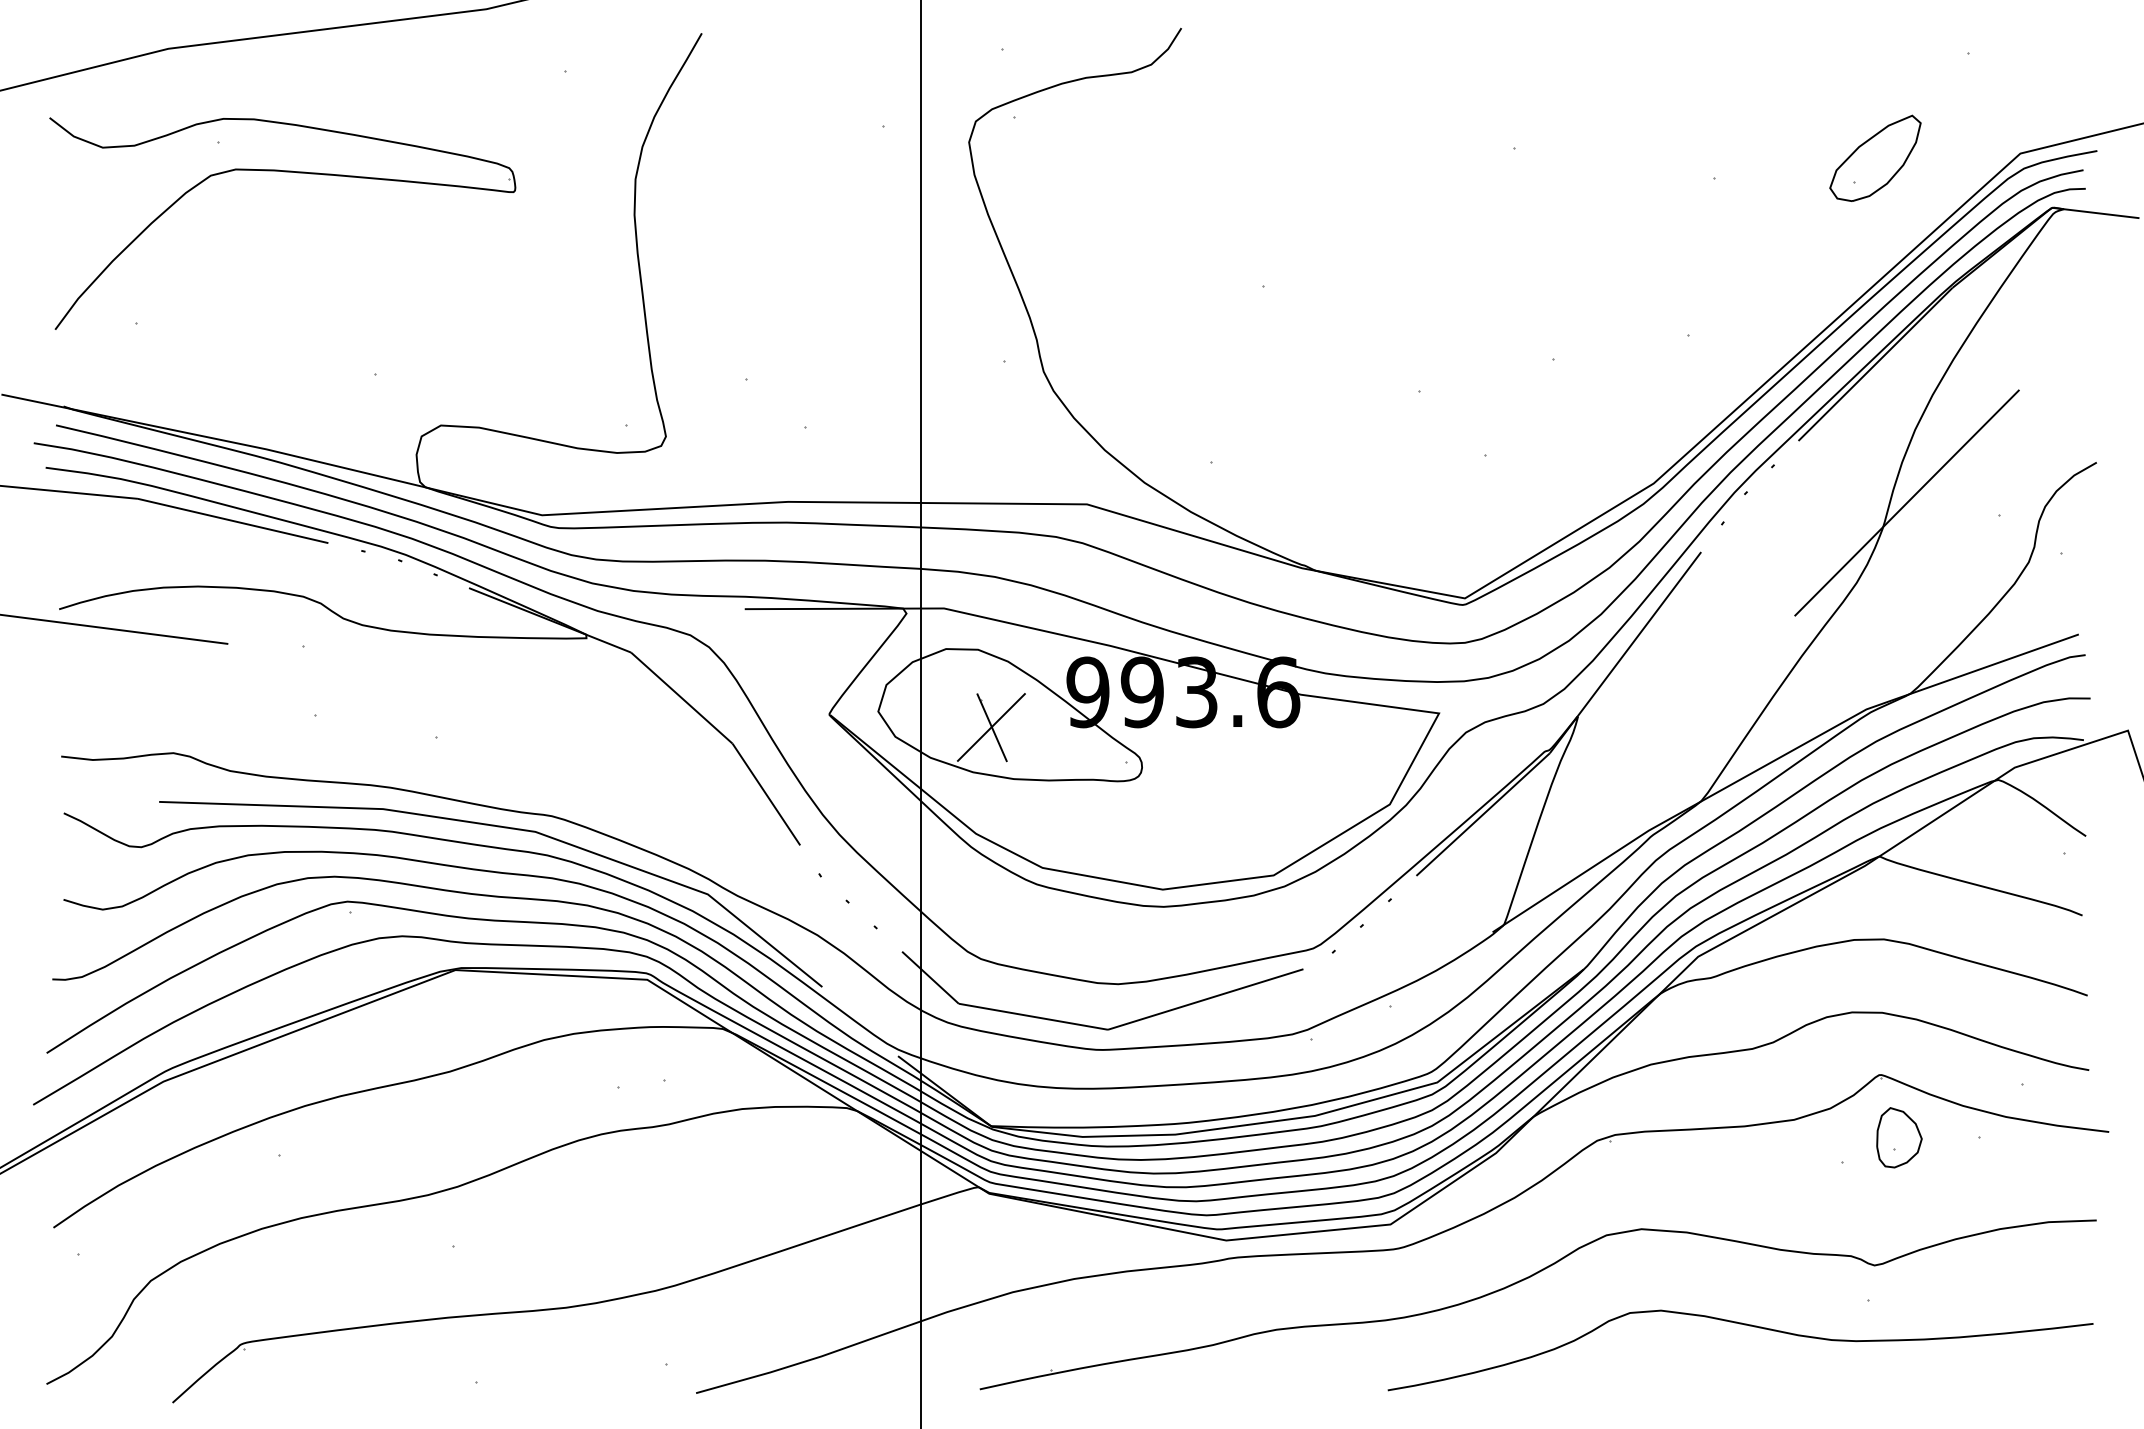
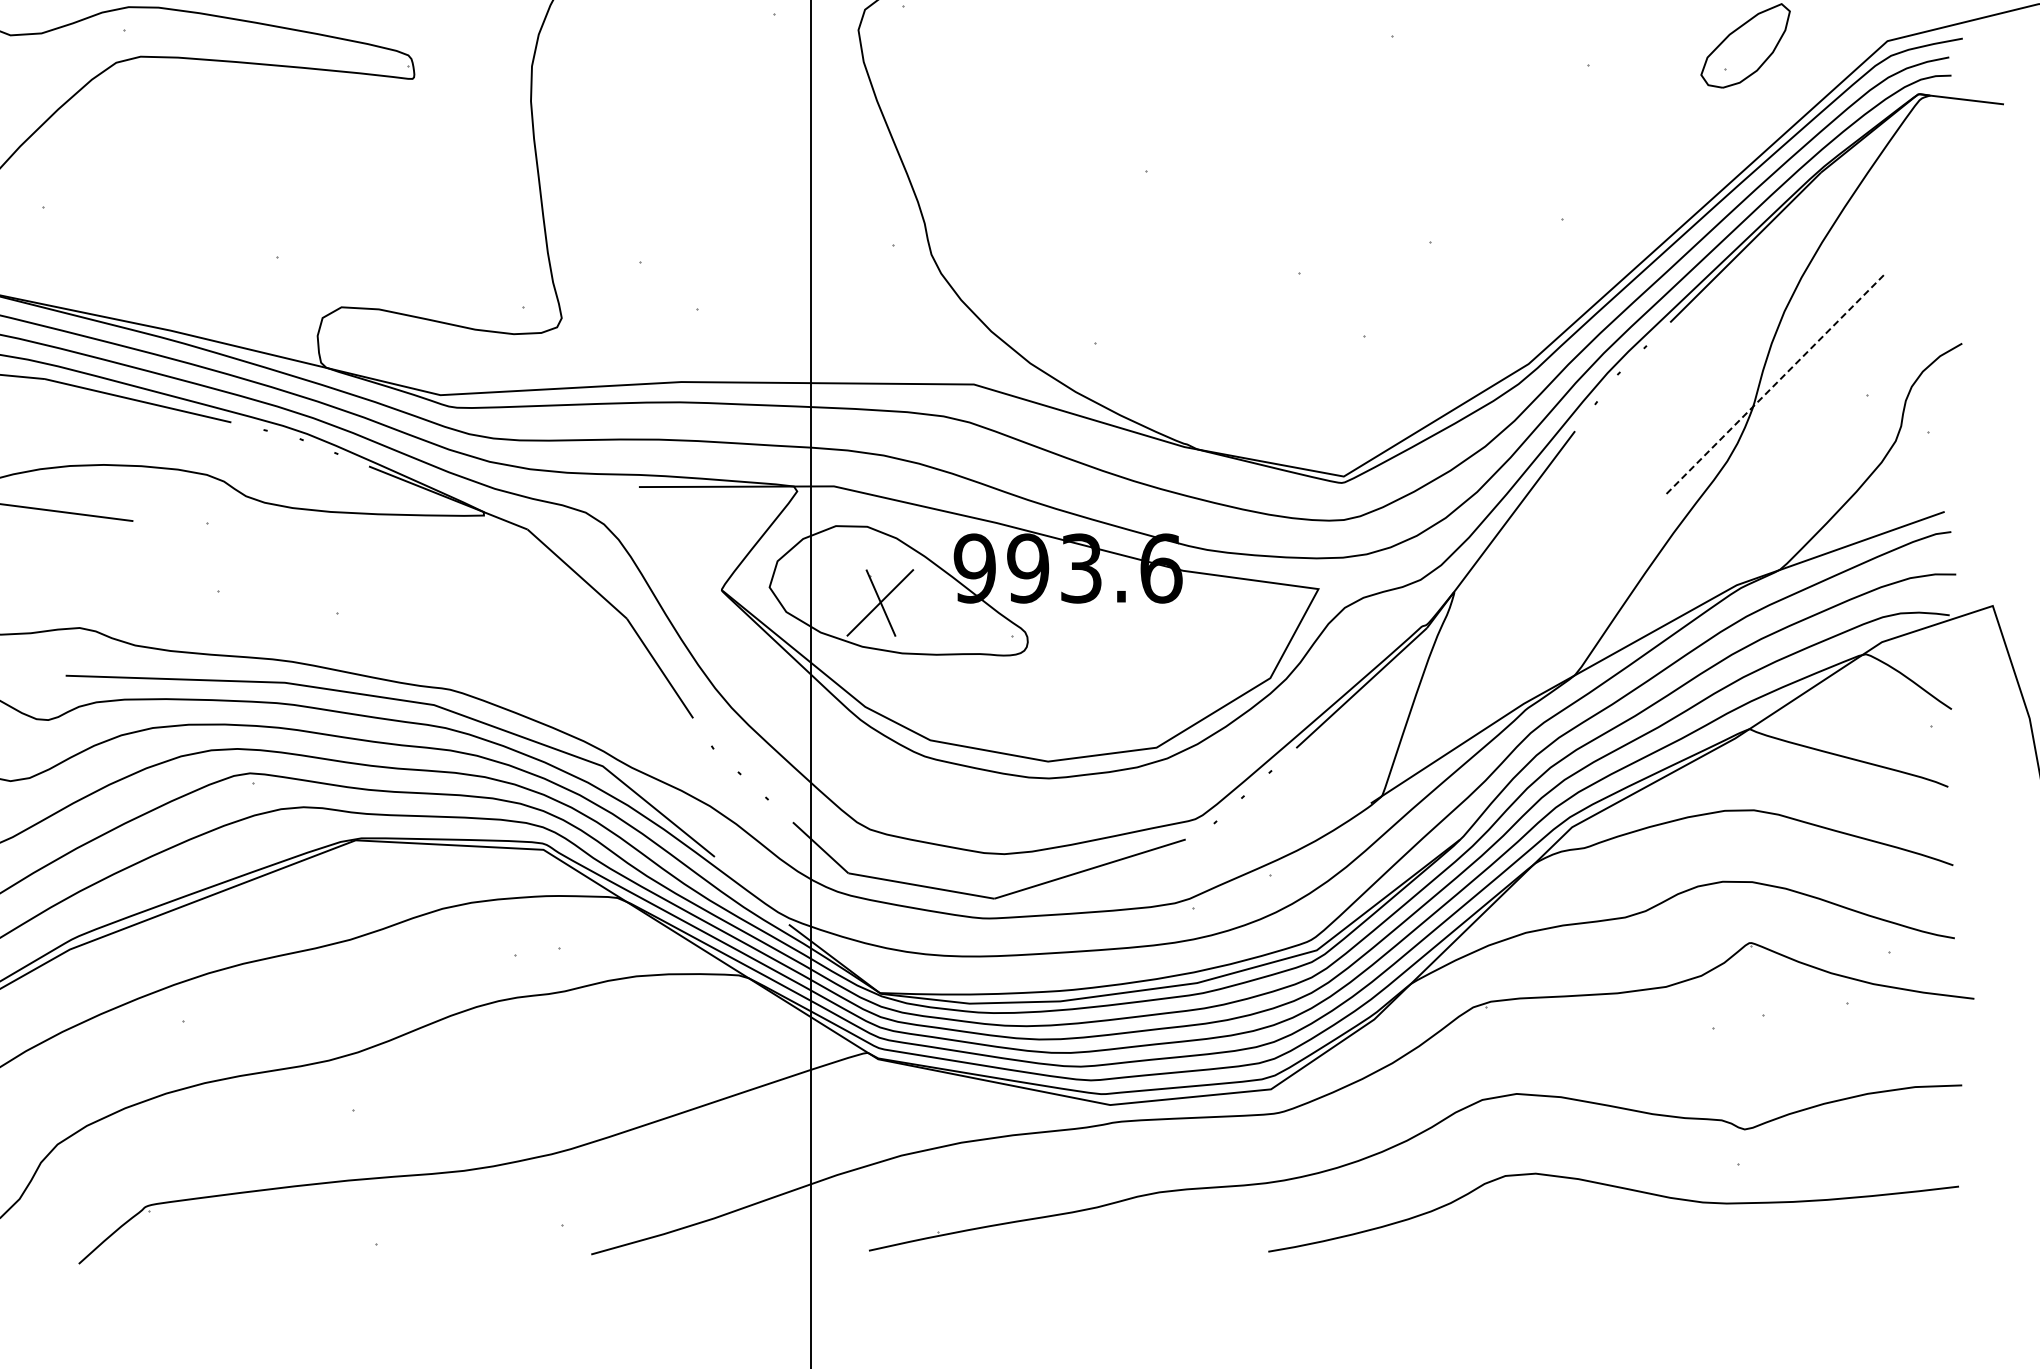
line: (1907, 502) -> (1776, 382), solid -> dashed
part: (1899, 1137) -> (1769, 1004), removed

